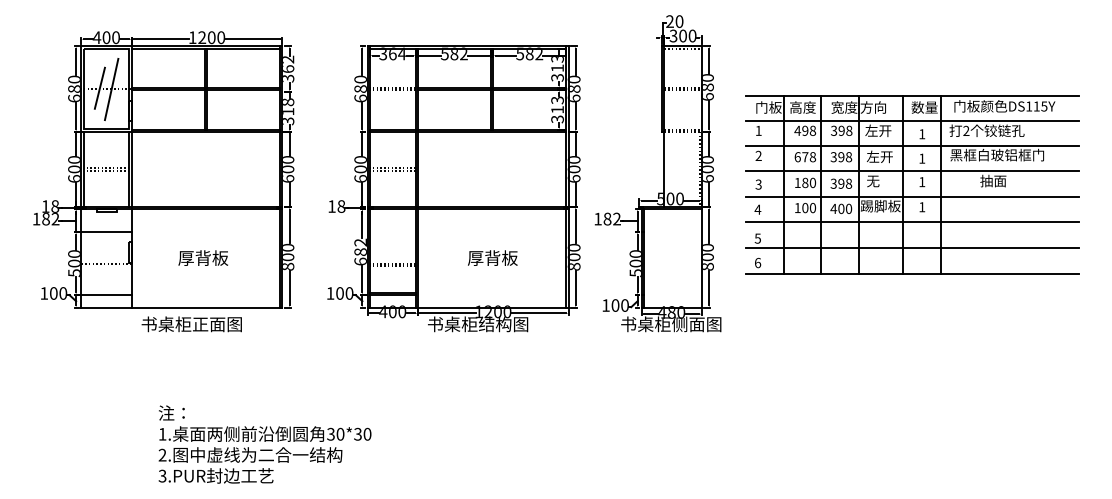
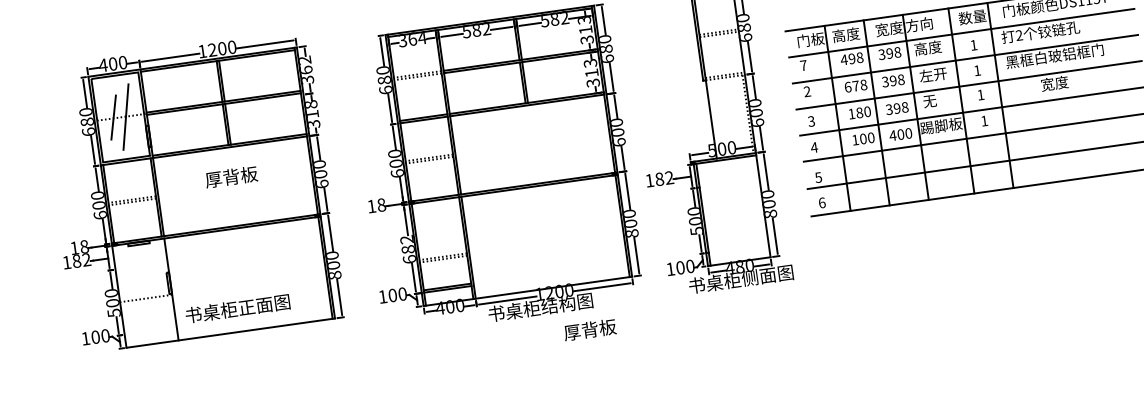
text: (758, 130) -> (803, 65), 1 -> 7
text: (878, 130) -> (927, 47), 左开 -> 高度
text: (993, 180) -> (1054, 82), 抽面 -> 宽度
line: (106, 232) -> (141, 266), removed
text: (202, 257) -> (230, 176), moved
text: (492, 257) -> (589, 329), moved
line: (106, 294) -> (150, 330), removed
text: (191, 324) -> (237, 308), moved

